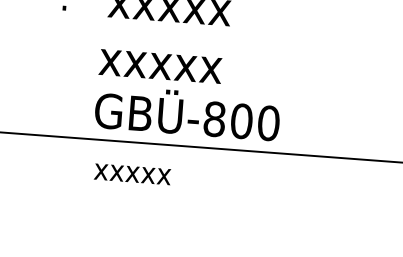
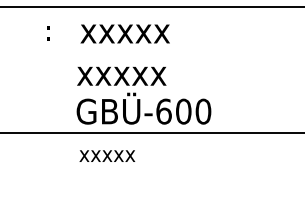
text: (214, 119) -> (163, 111), GBÜ-800 -> GBÜ-600

